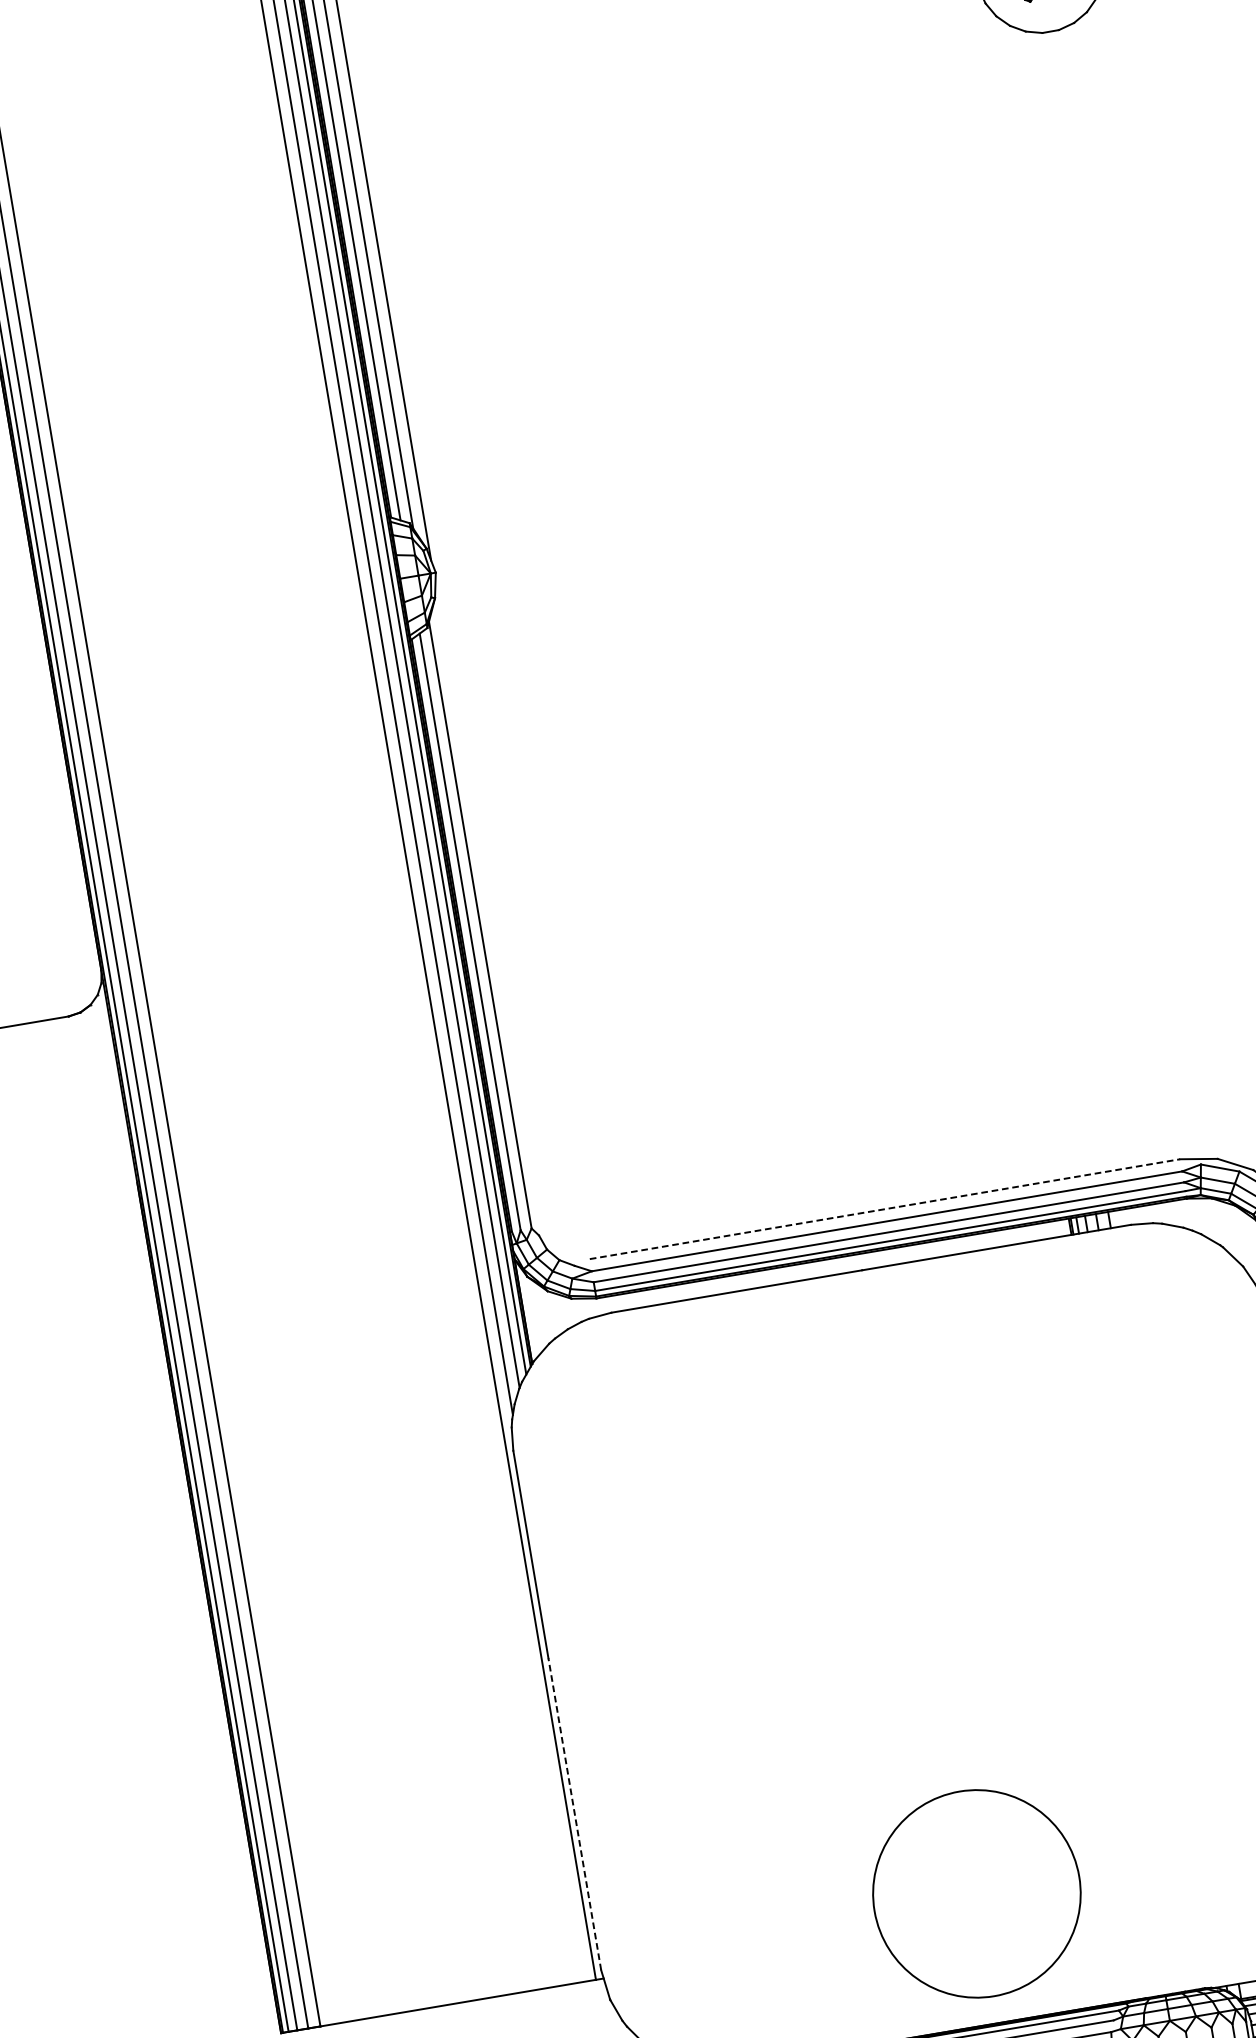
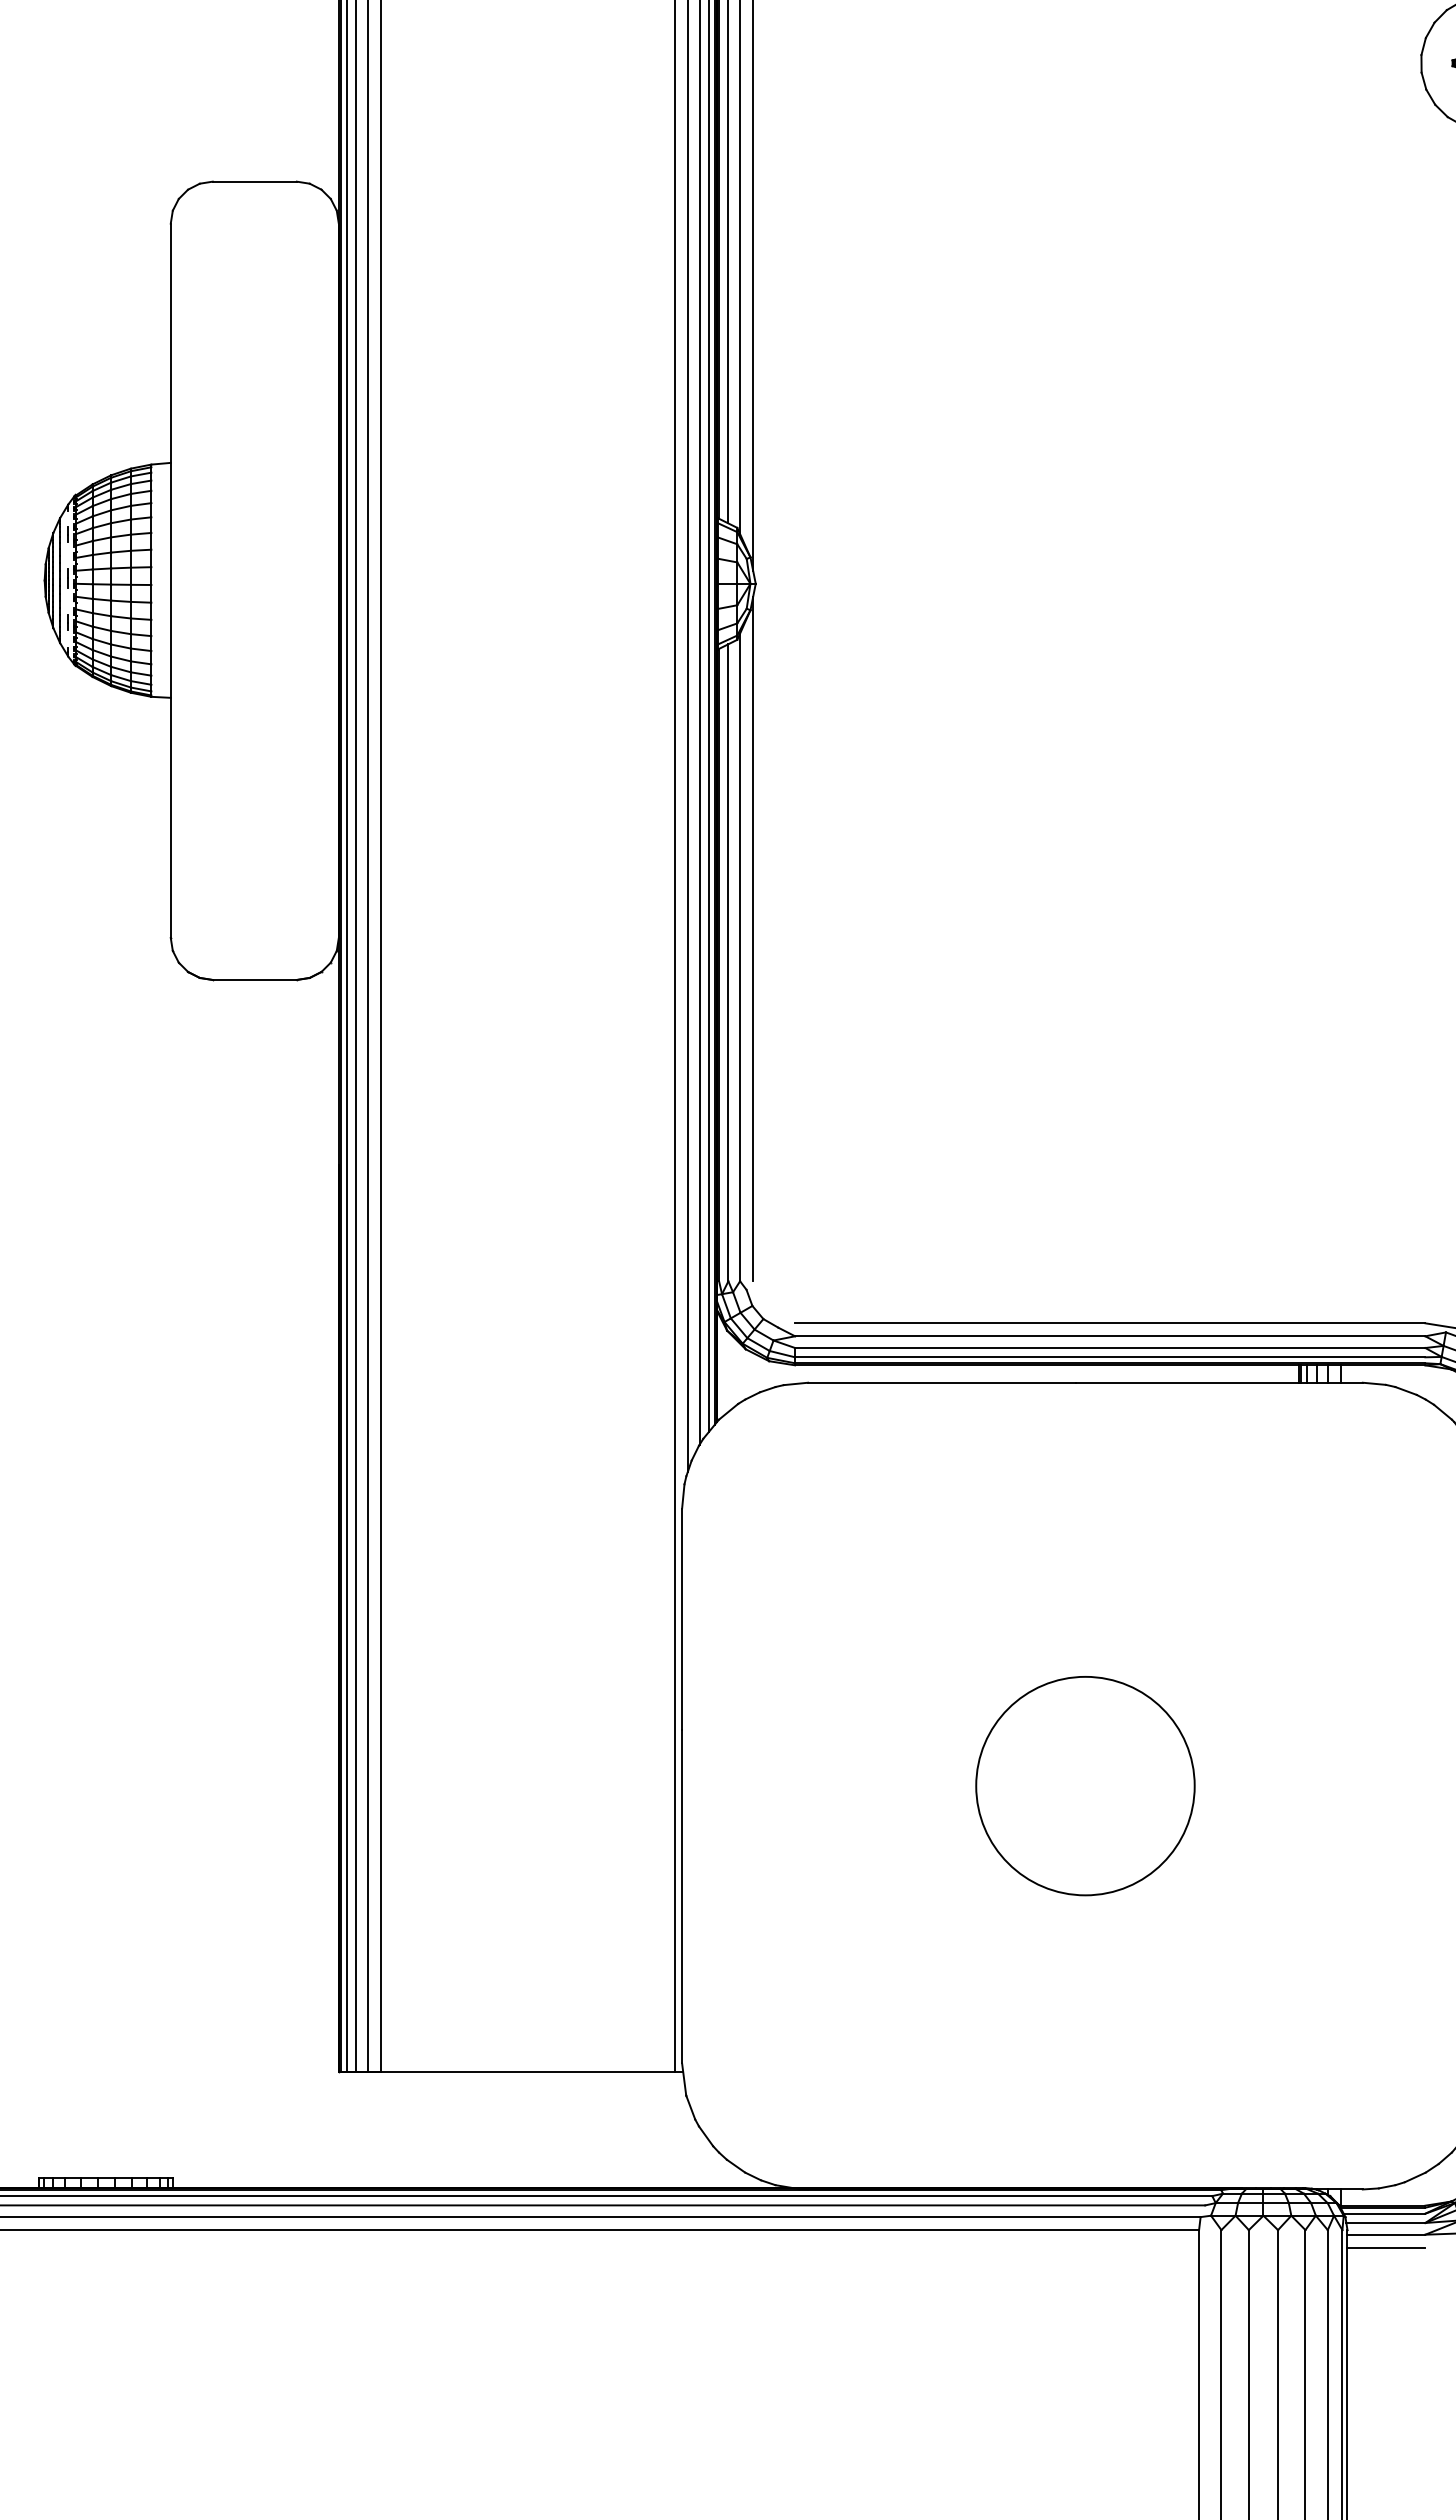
line: (490, 906) -> (753, 939), added
line: (885, 1209) -> (1110, 1323), dashed -> solid
line: (575, 1813) -> (682, 1896), dashed -> solid
circle: (977, 1894) -> (1085, 1786), moved

